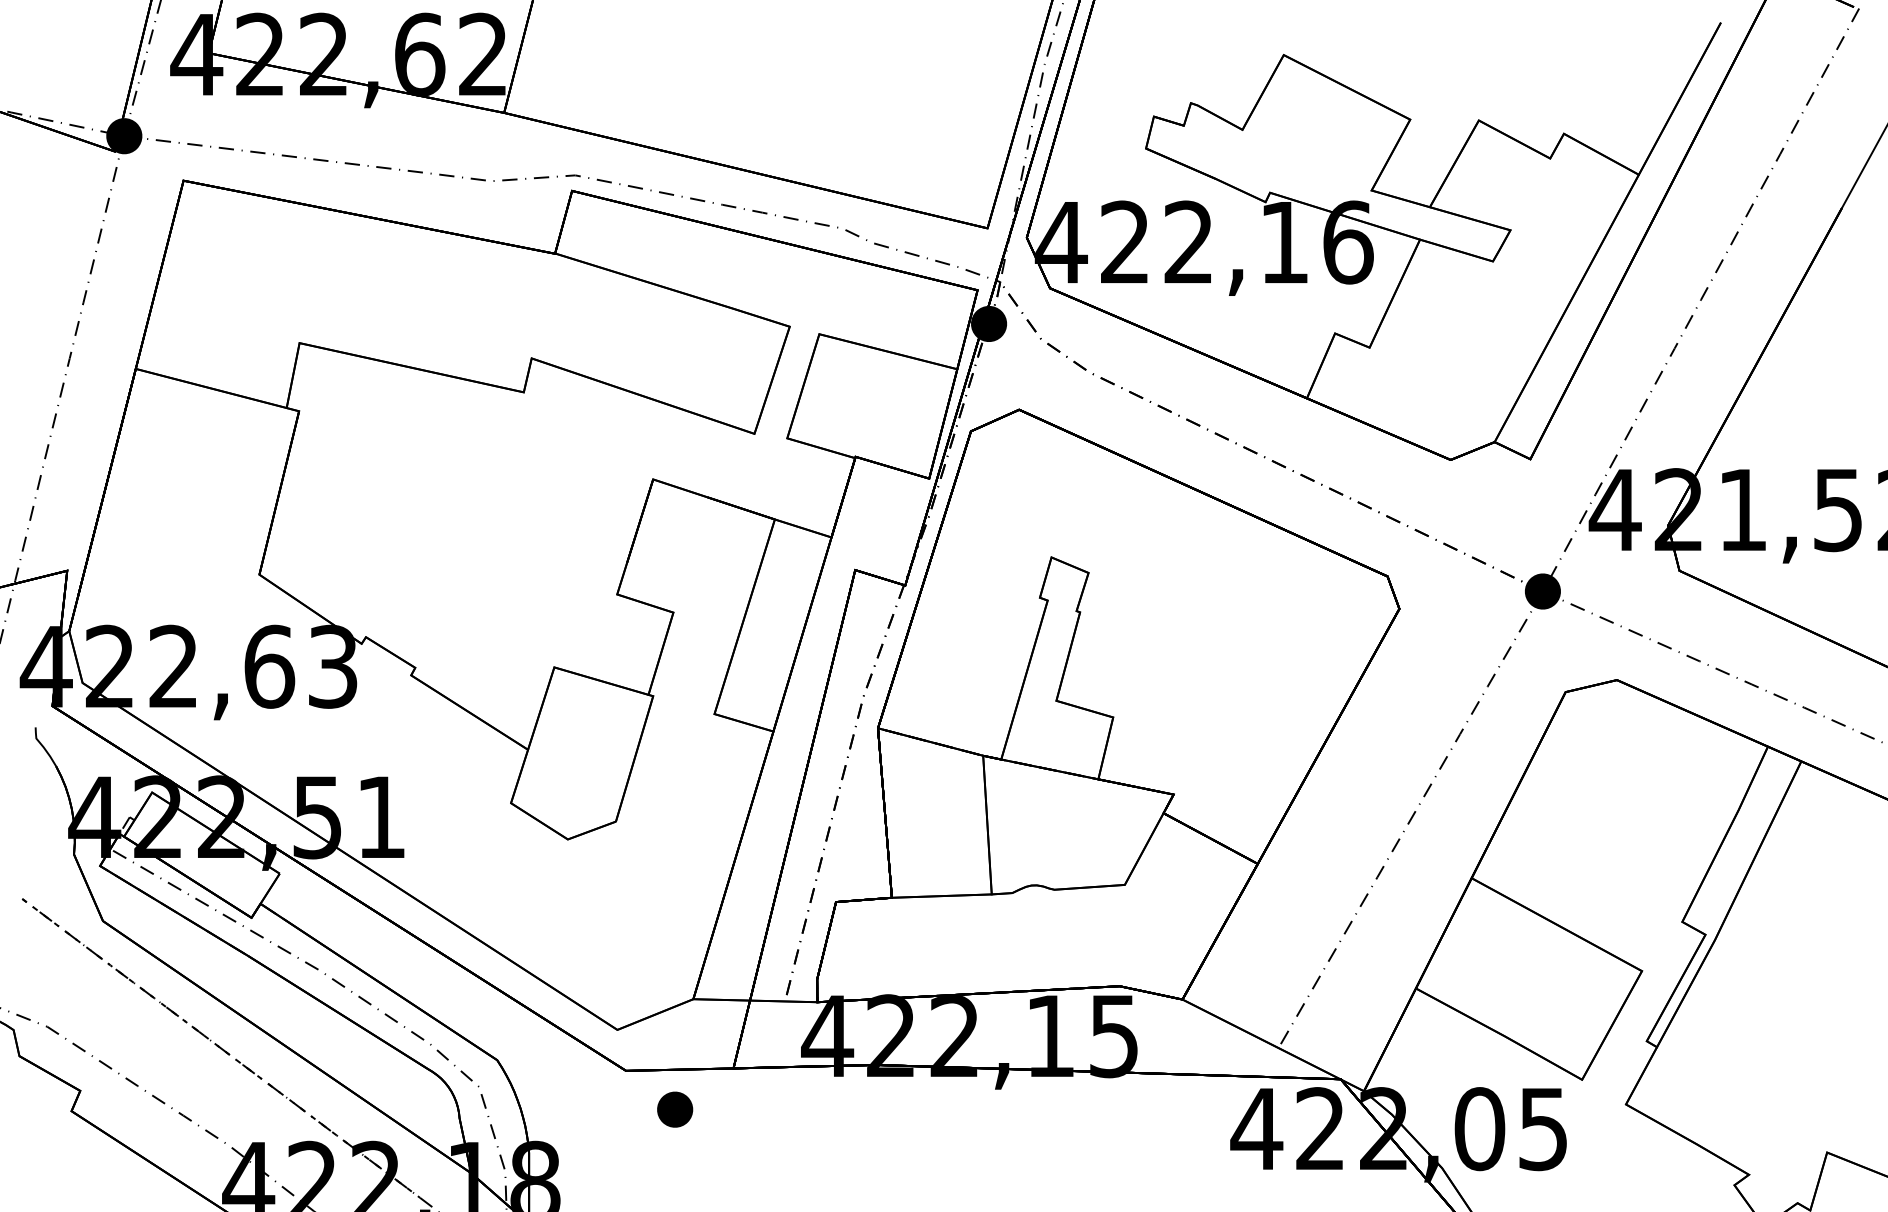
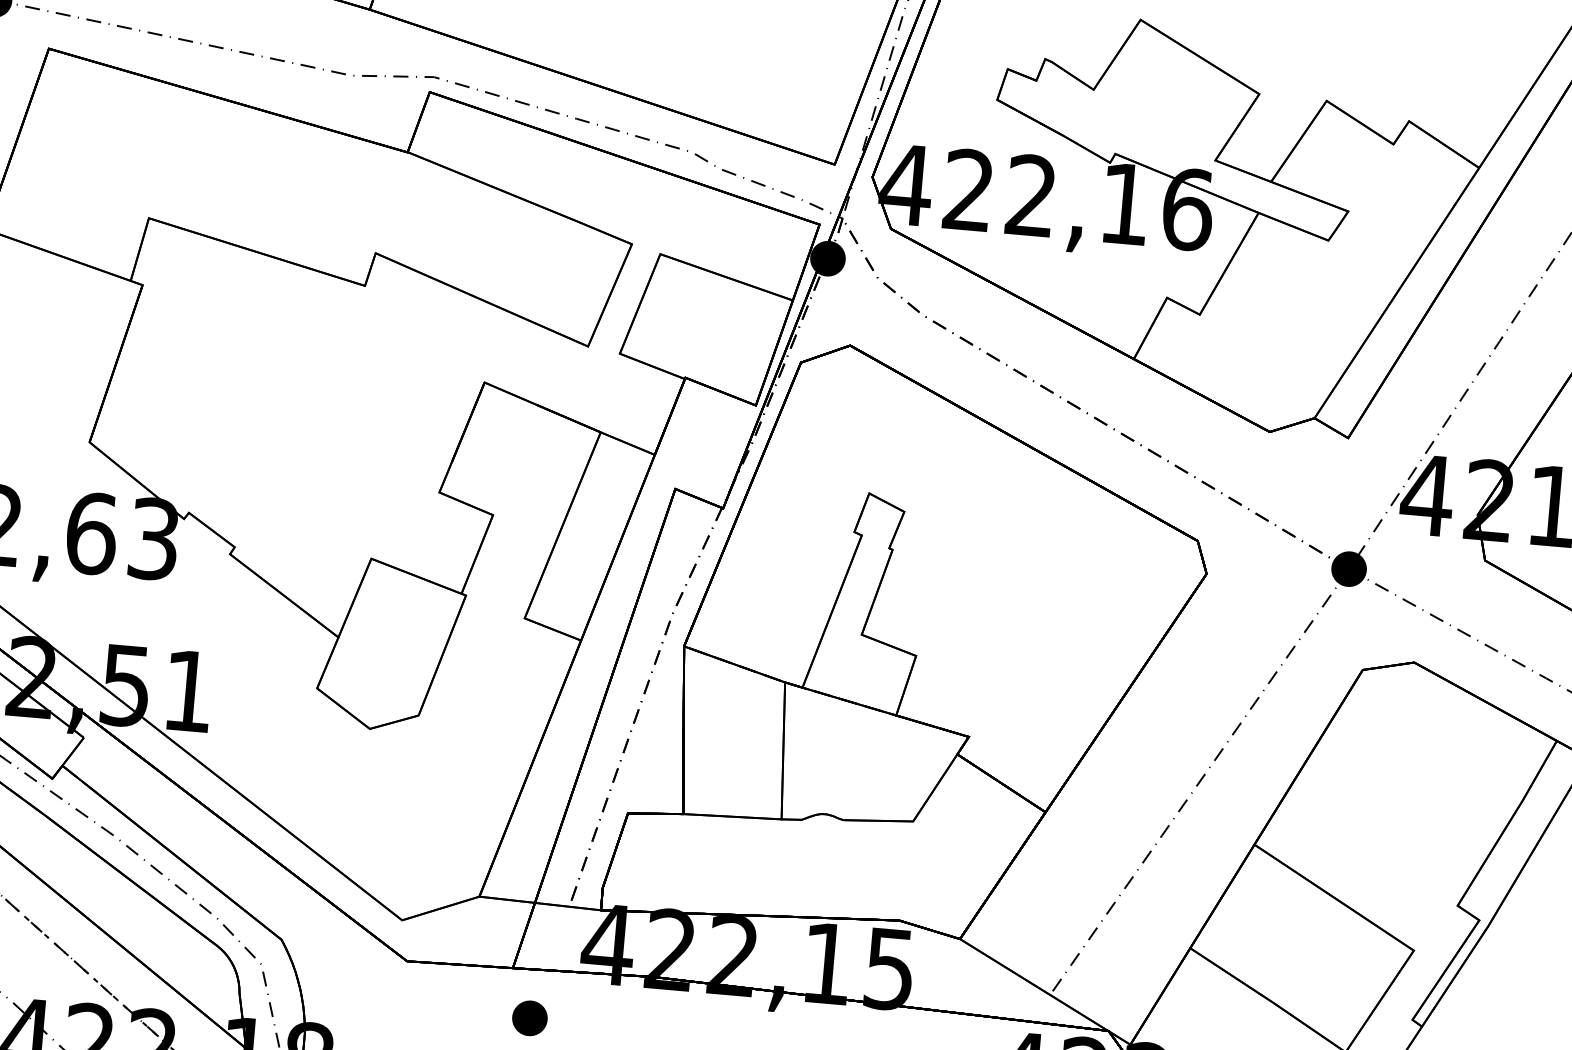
part: (675, 1109) -> (530, 1018), moved

